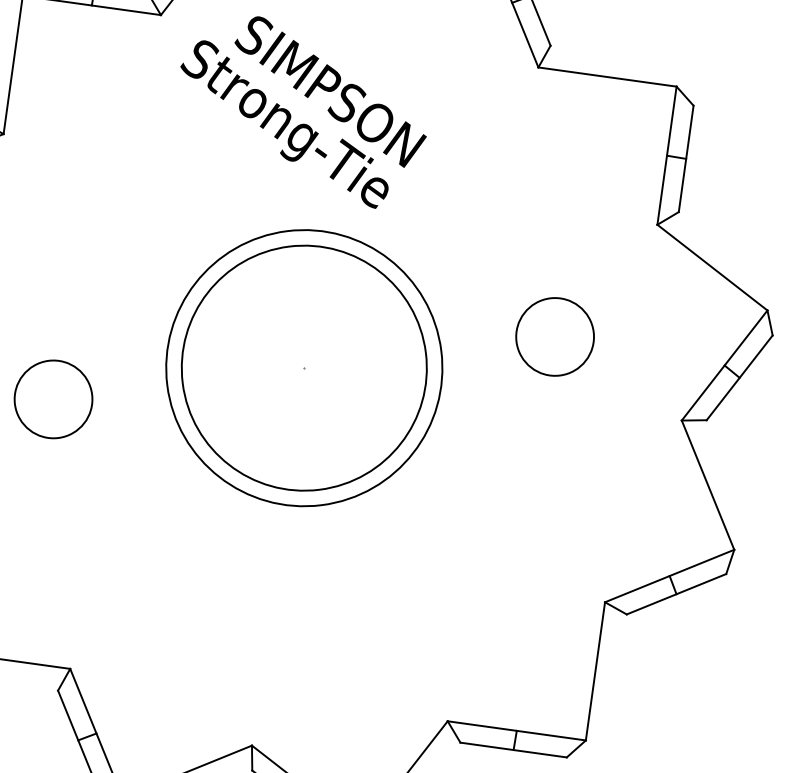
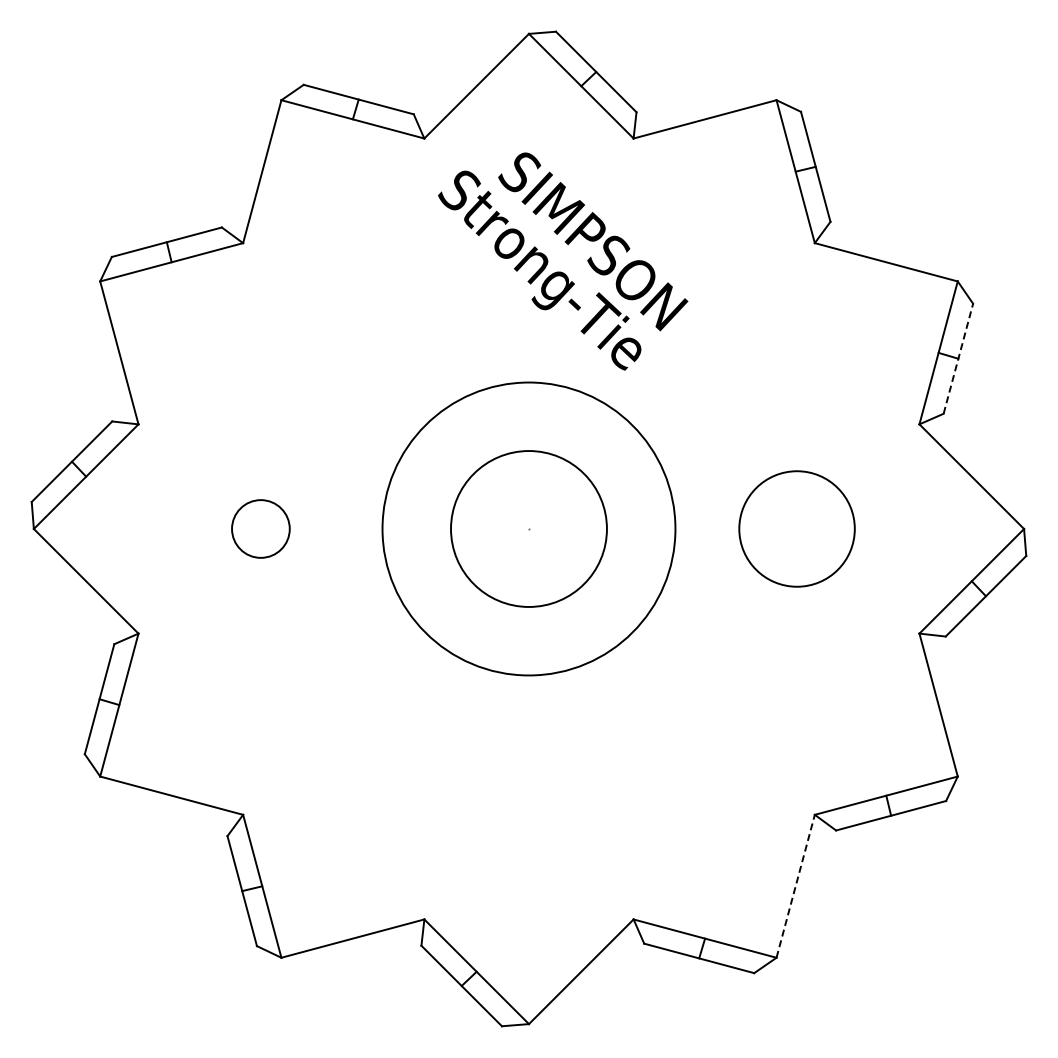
line: (686, 158) -> (958, 358), solid -> dashed
circle: (554, 336) -> (796, 528), size x1.4
circle: (303, 367) -> (528, 528), size x0.6
circle: (53, 399) -> (260, 528), size x0.7
line: (595, 671) -> (795, 886), solid -> dashed

